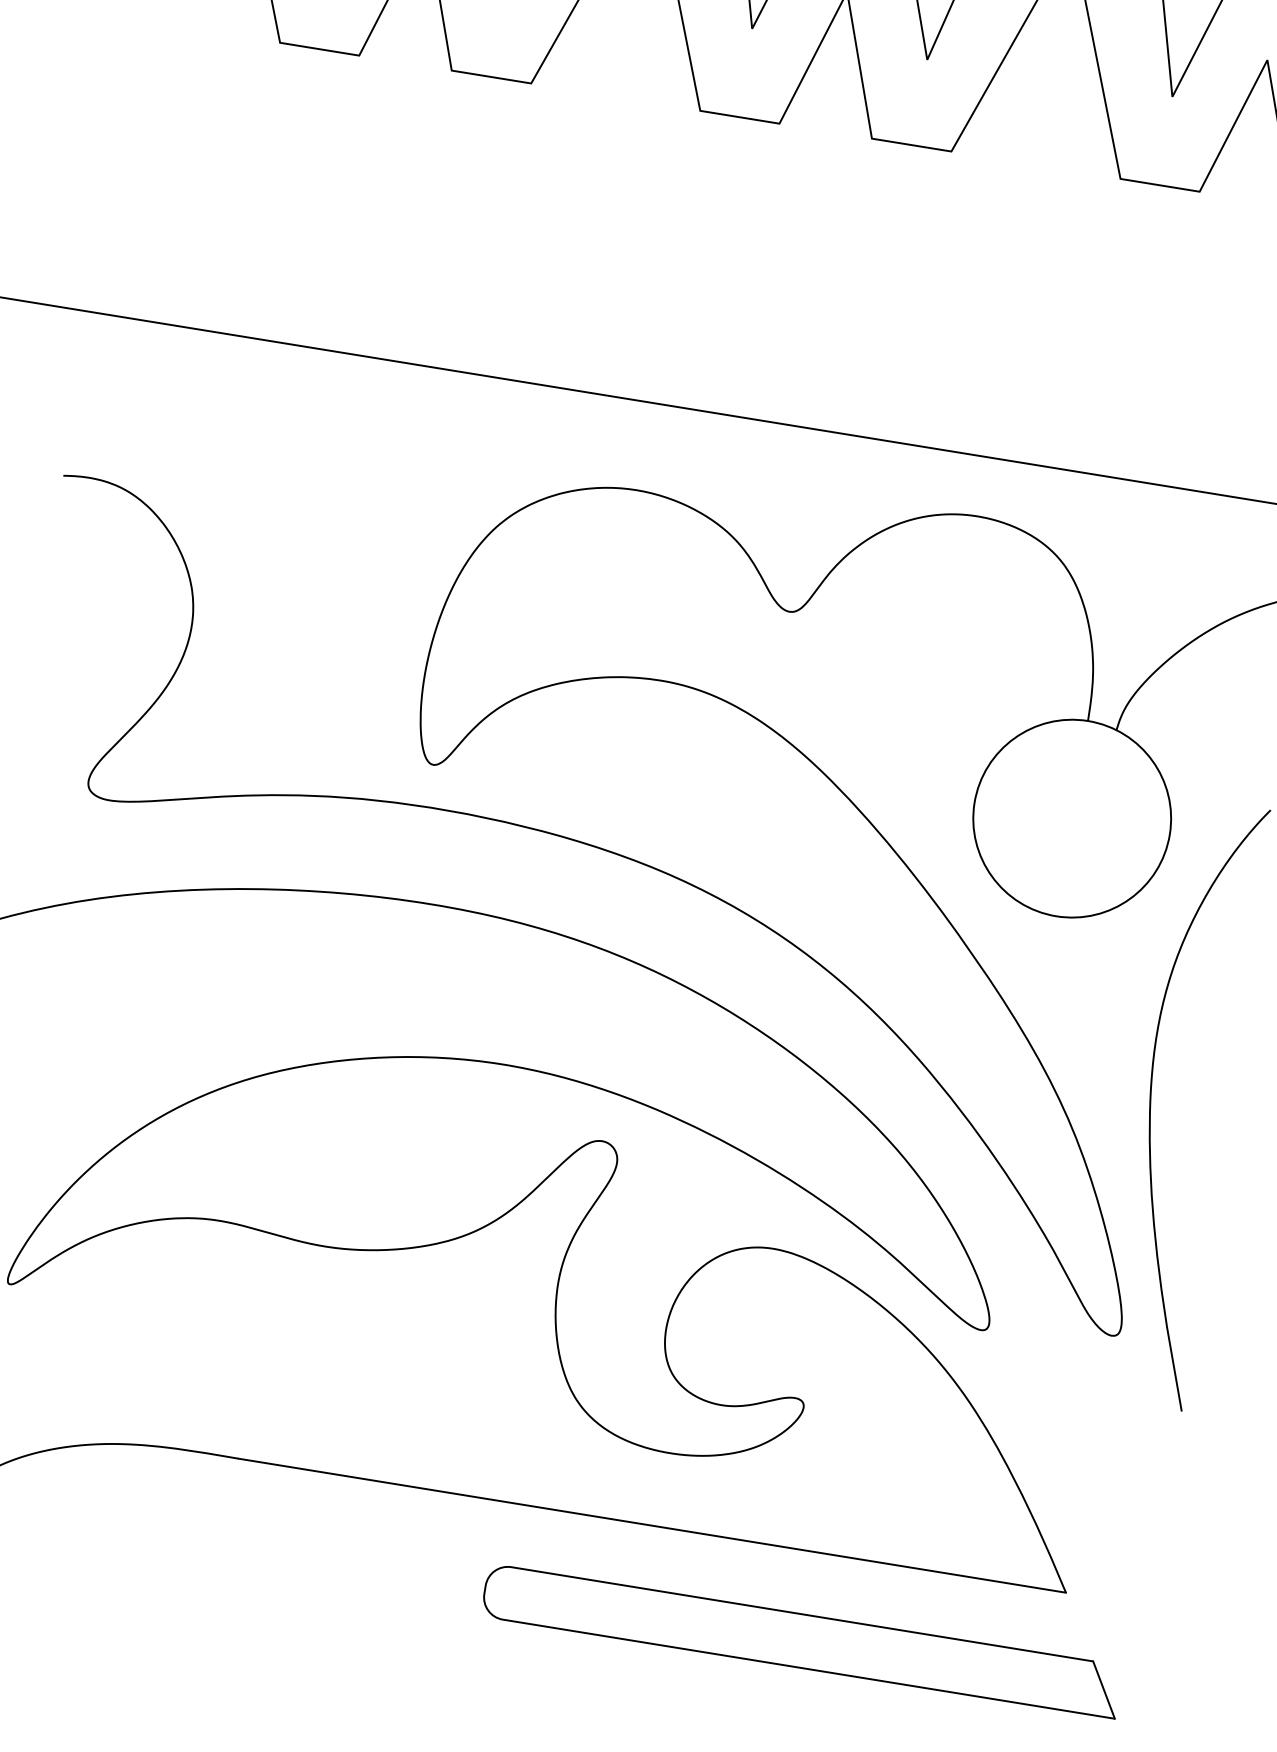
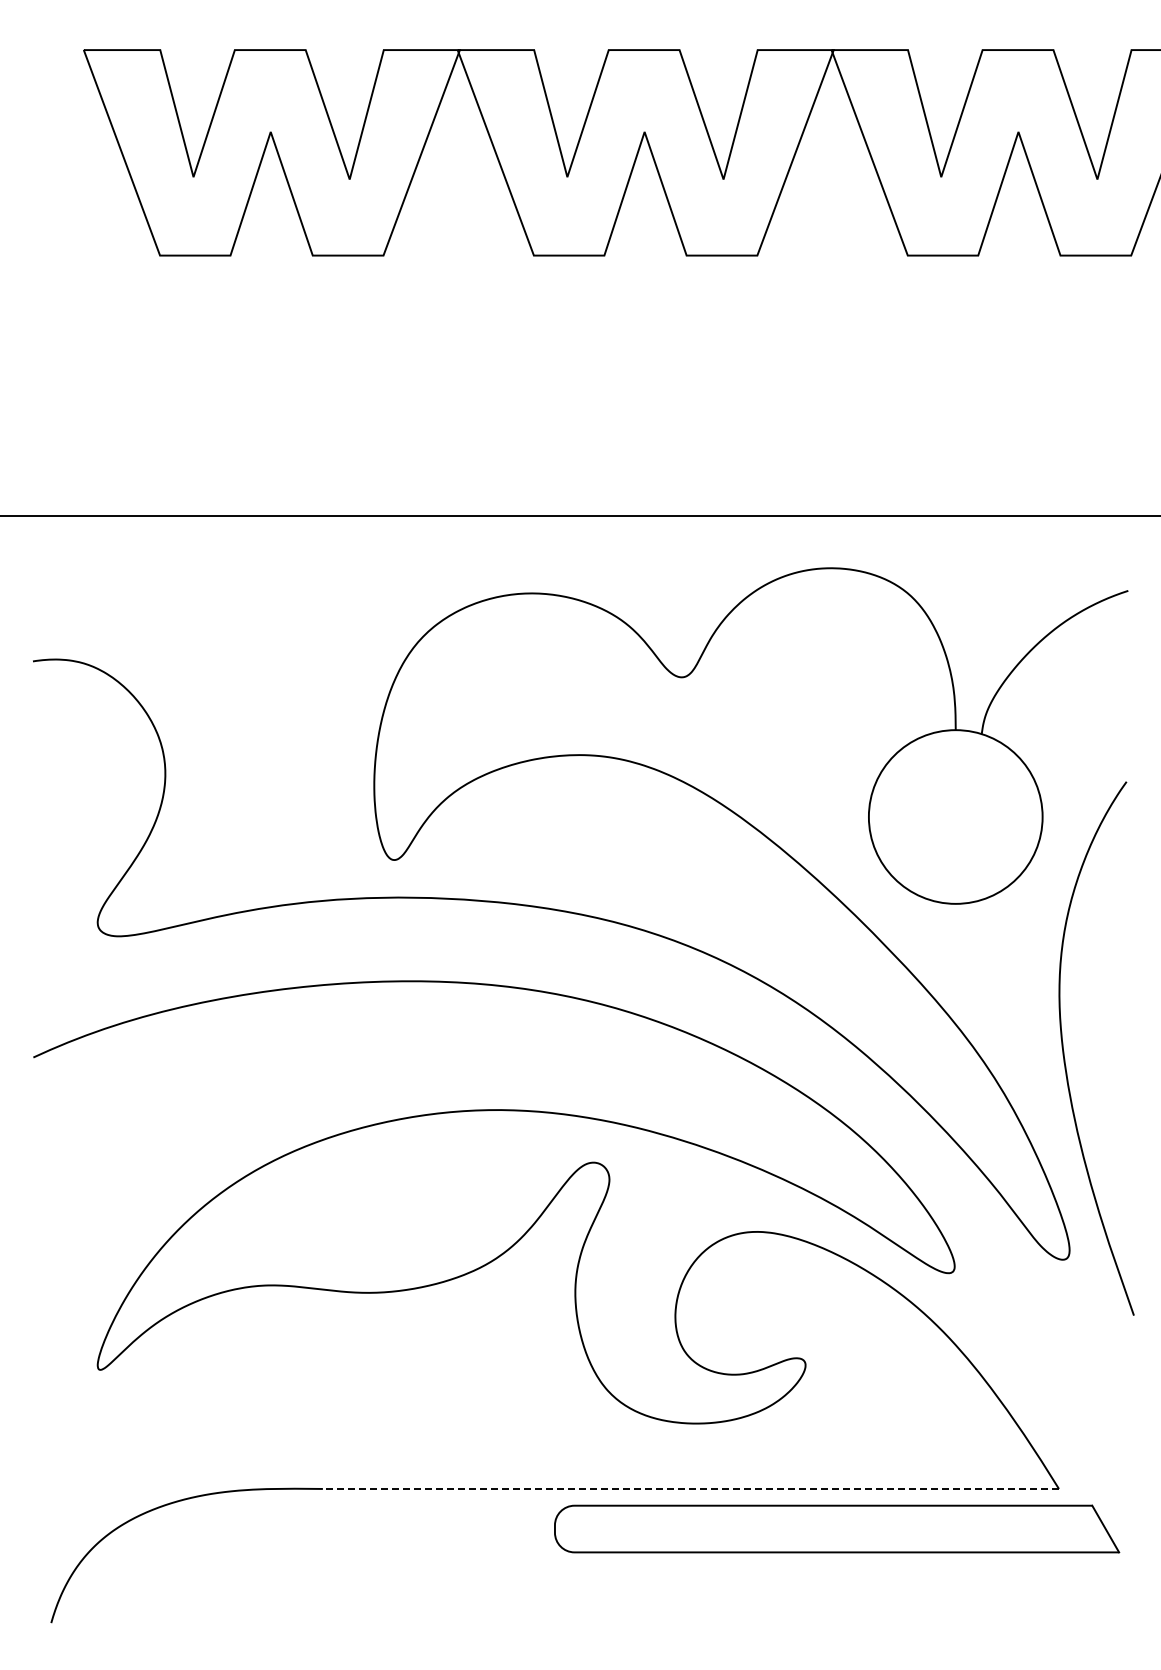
line: (651, 1525) -> (690, 1488), solid -> dashed
part: (802, 1640) -> (837, 1528), moved

